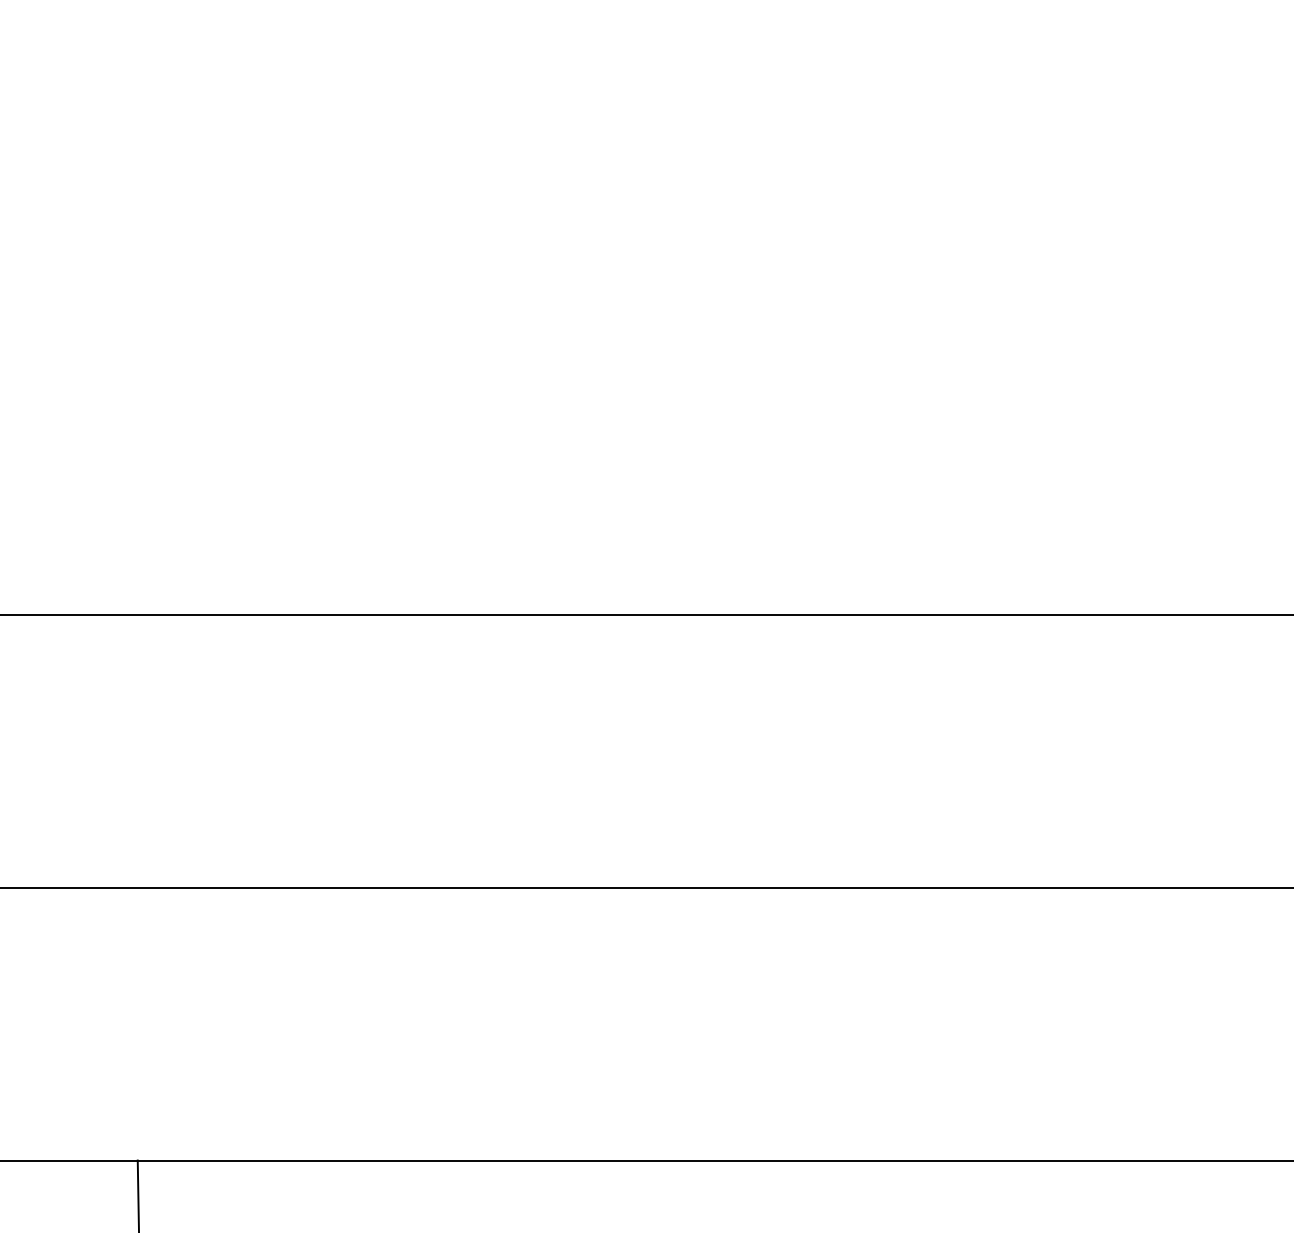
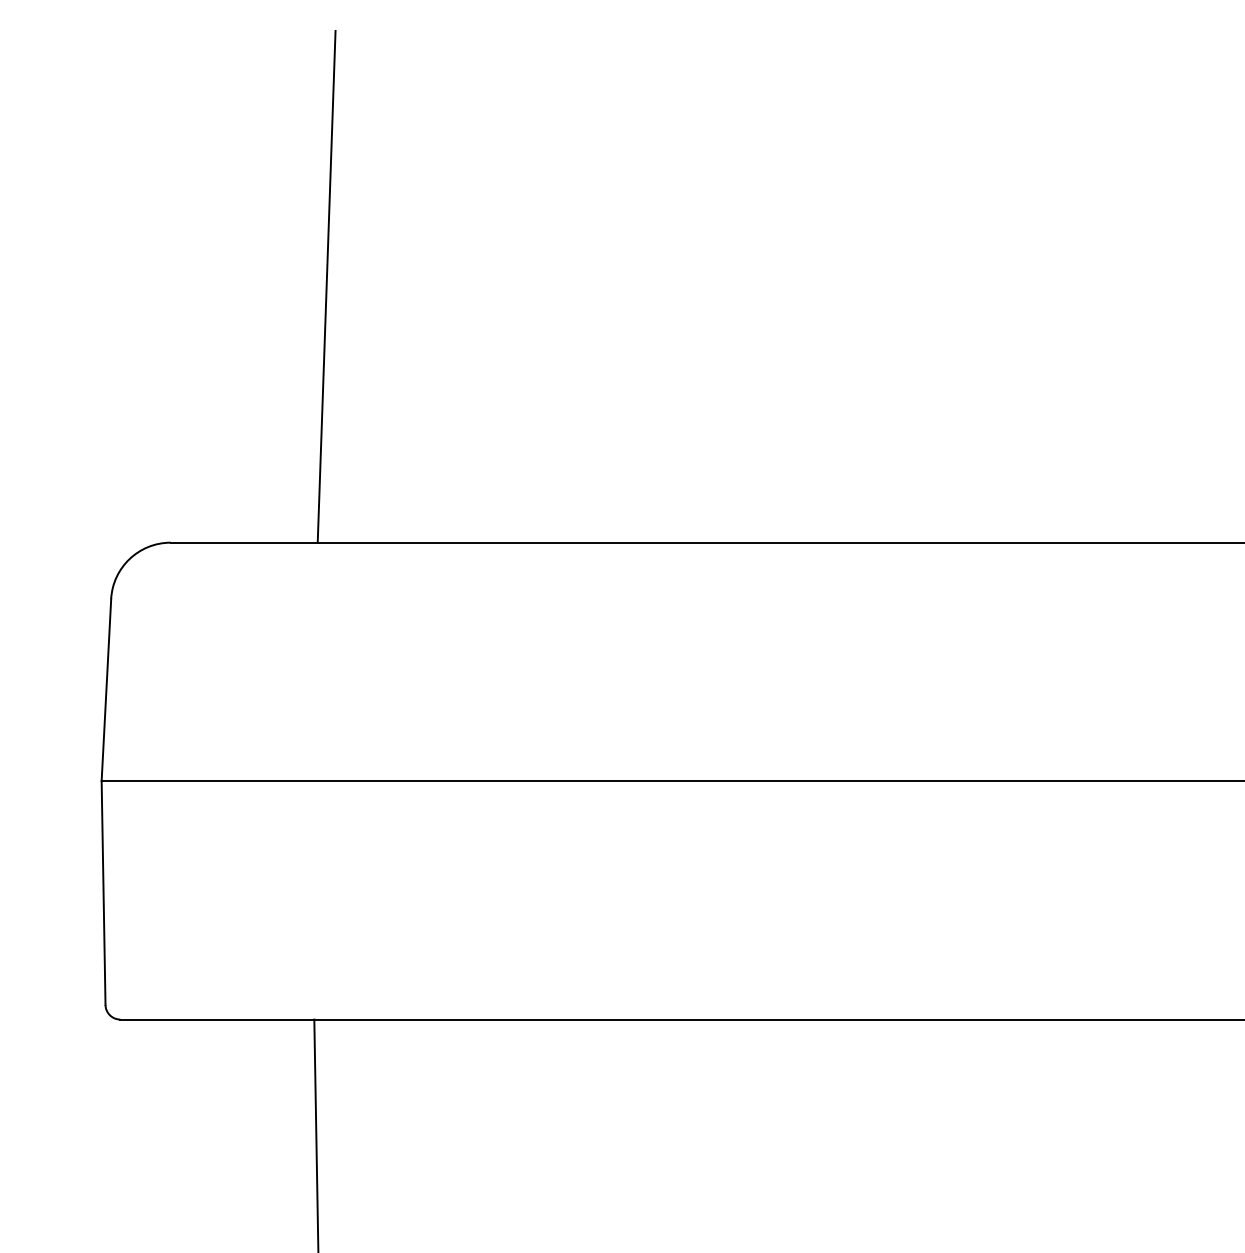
line: (151, 322) -> (326, 286), added

